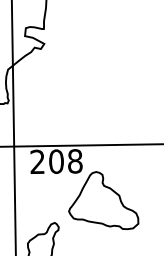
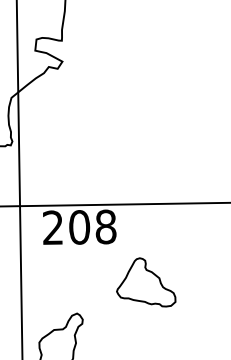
part: (103, 200) -> (145, 282), size x0.6

